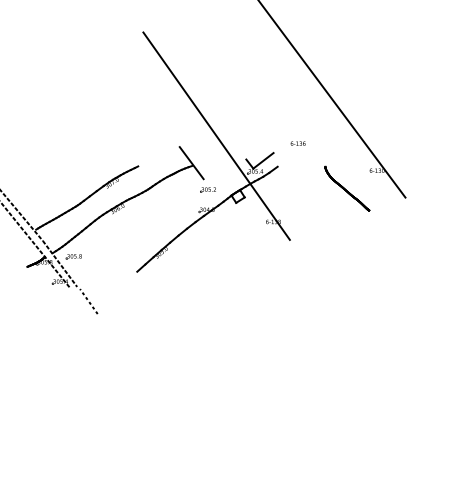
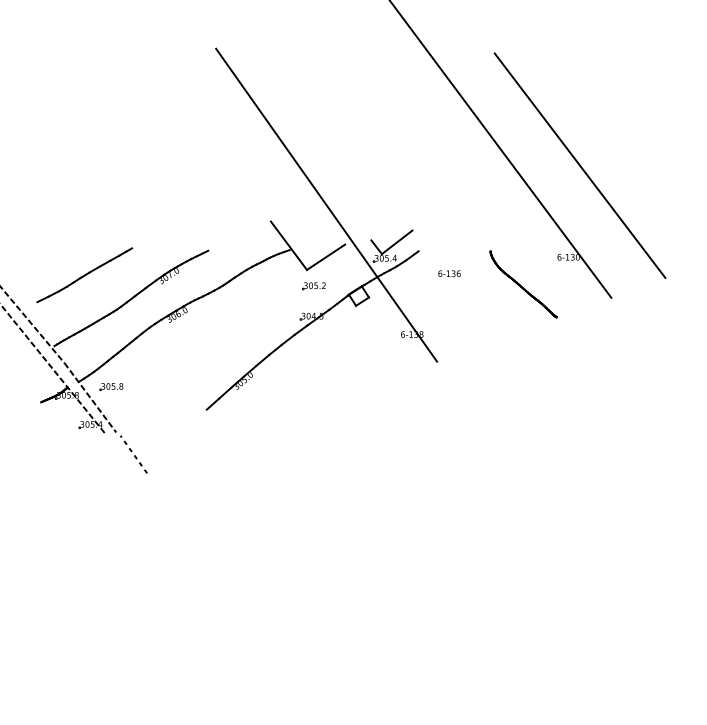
line: (384, 109) -> (579, 164), added
text: (297, 143) -> (448, 273), moved
line: (215, 170) -> (324, 256), added
line: (55, 182) -> (83, 275), added

